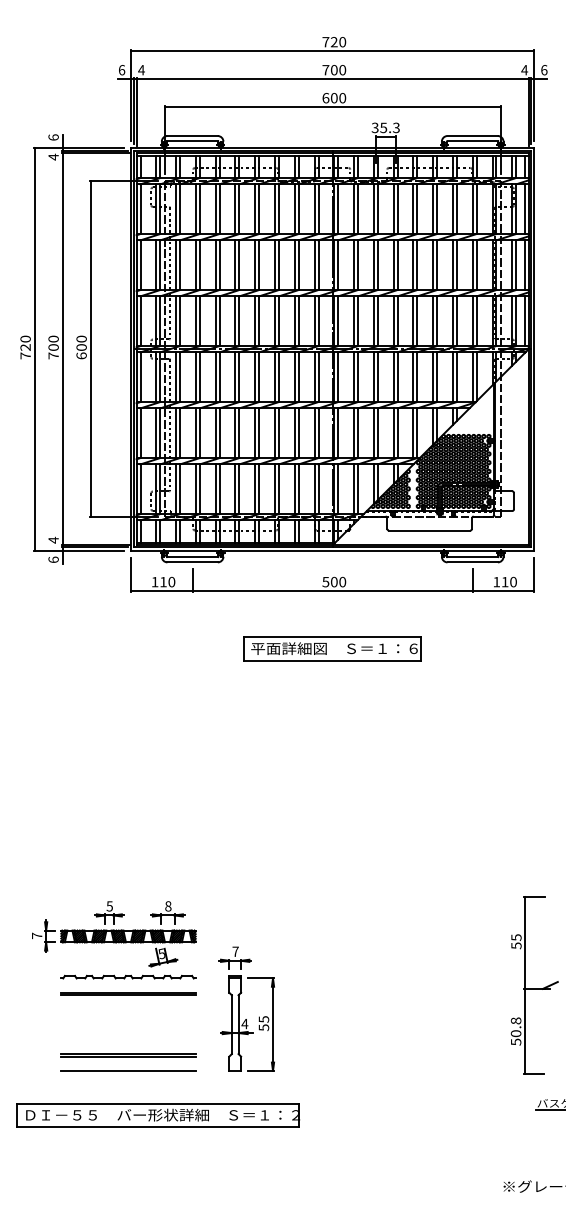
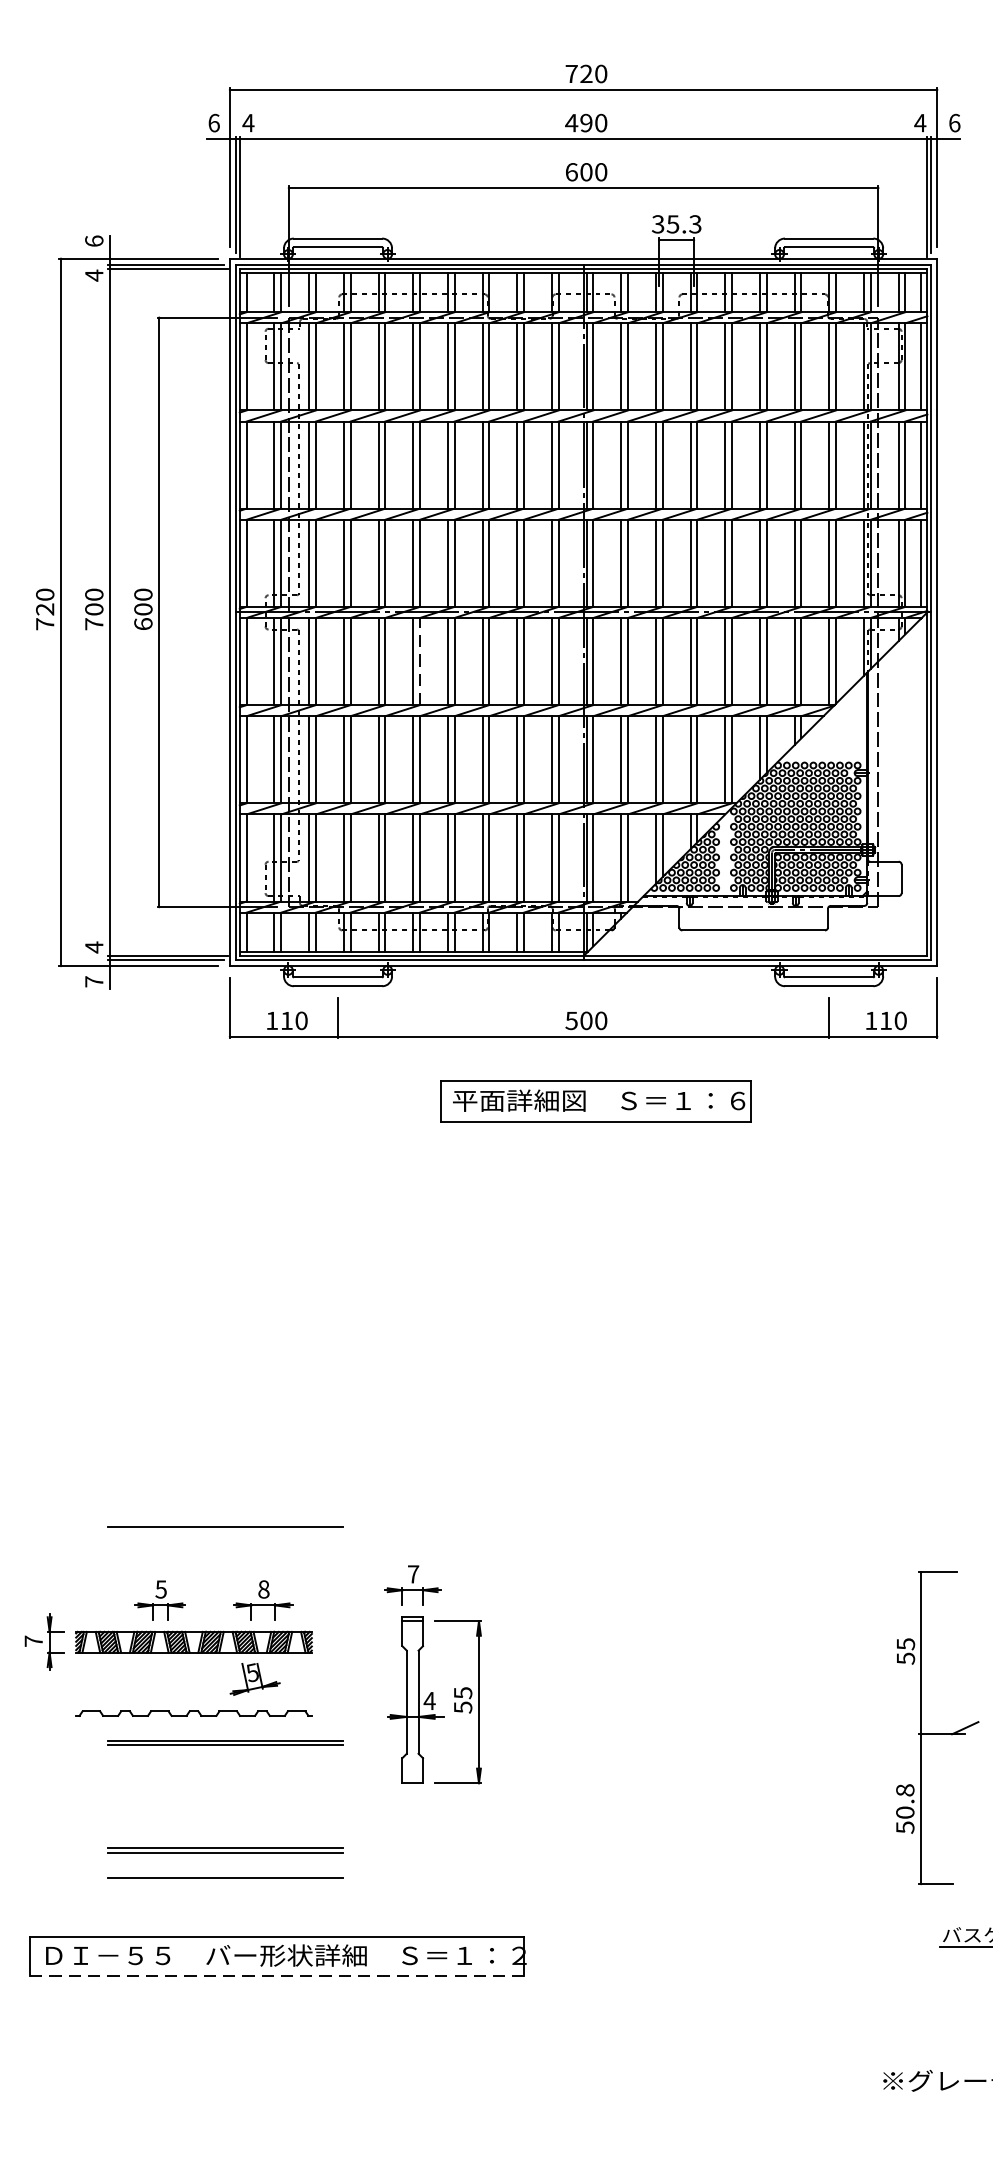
text: (329, 70) -> (578, 123), 700 -> 490
line: (239, 377) -> (420, 662), solid -> dashed
text: (53, 559) -> (94, 981), 6 -> 7
part: (332, 648) -> (595, 1100), moved
line: (128, 870) -> (225, 1526), added
part: (114, 940) -> (169, 1649), moved
part: (239, 1008) -> (420, 1673), moved
line: (157, 1126) -> (276, 1975), solid -> dashed

